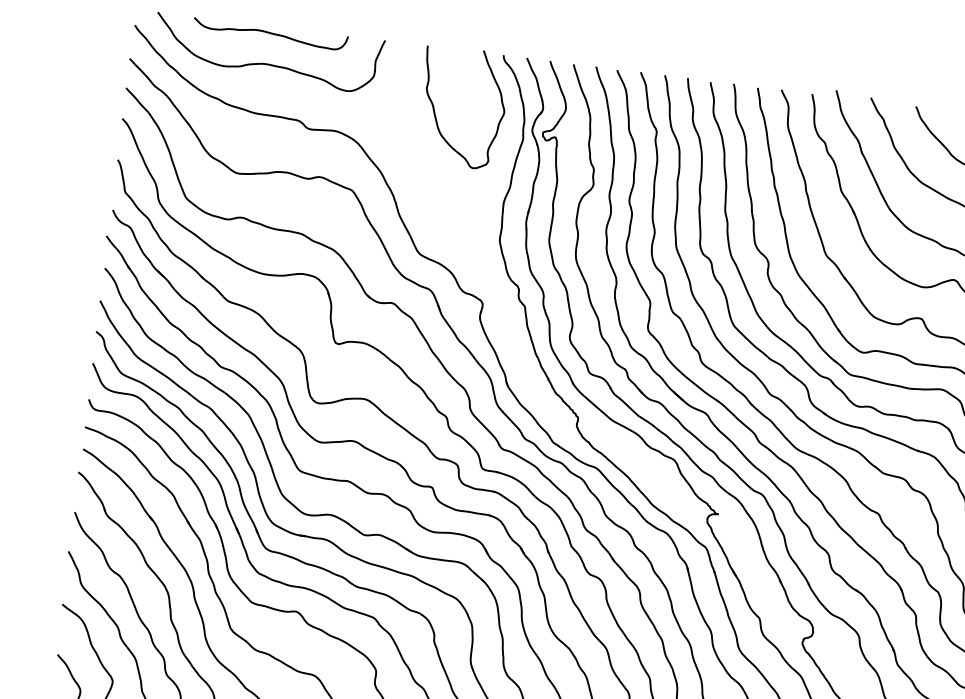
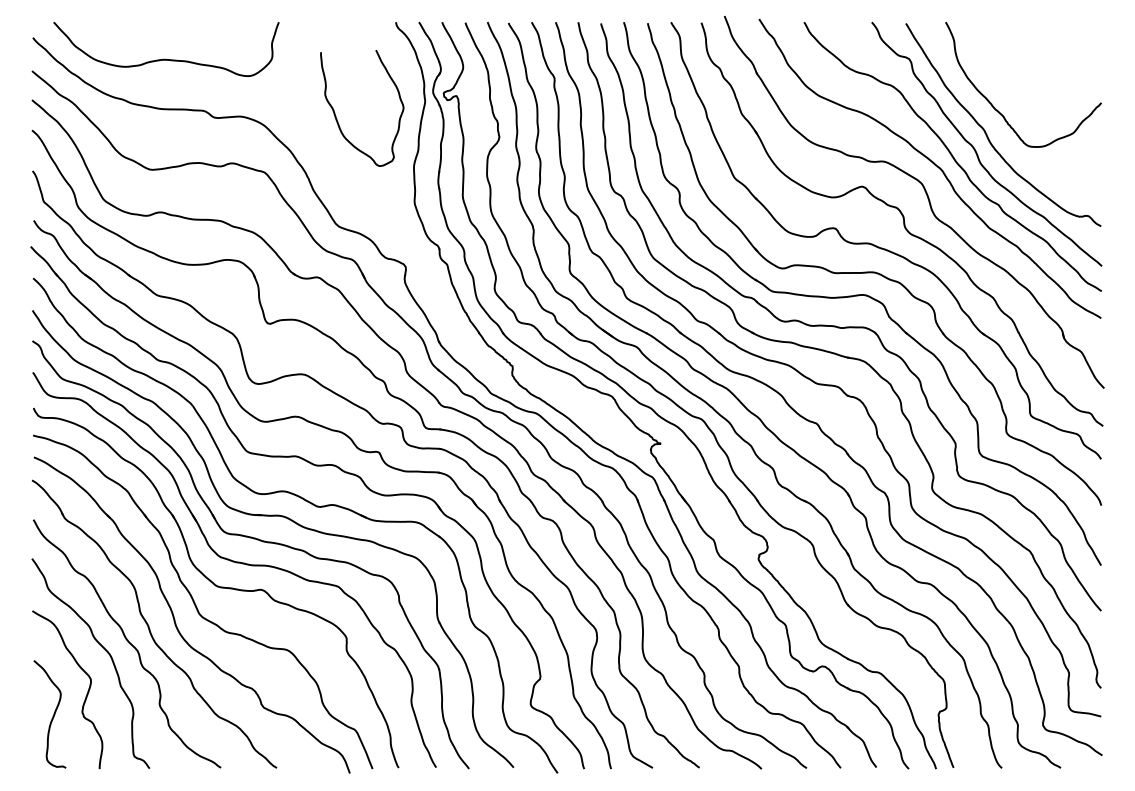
curve: (269, 33) -> (165, 29), removed
curve: (435, 112) -> (336, 116), moved

